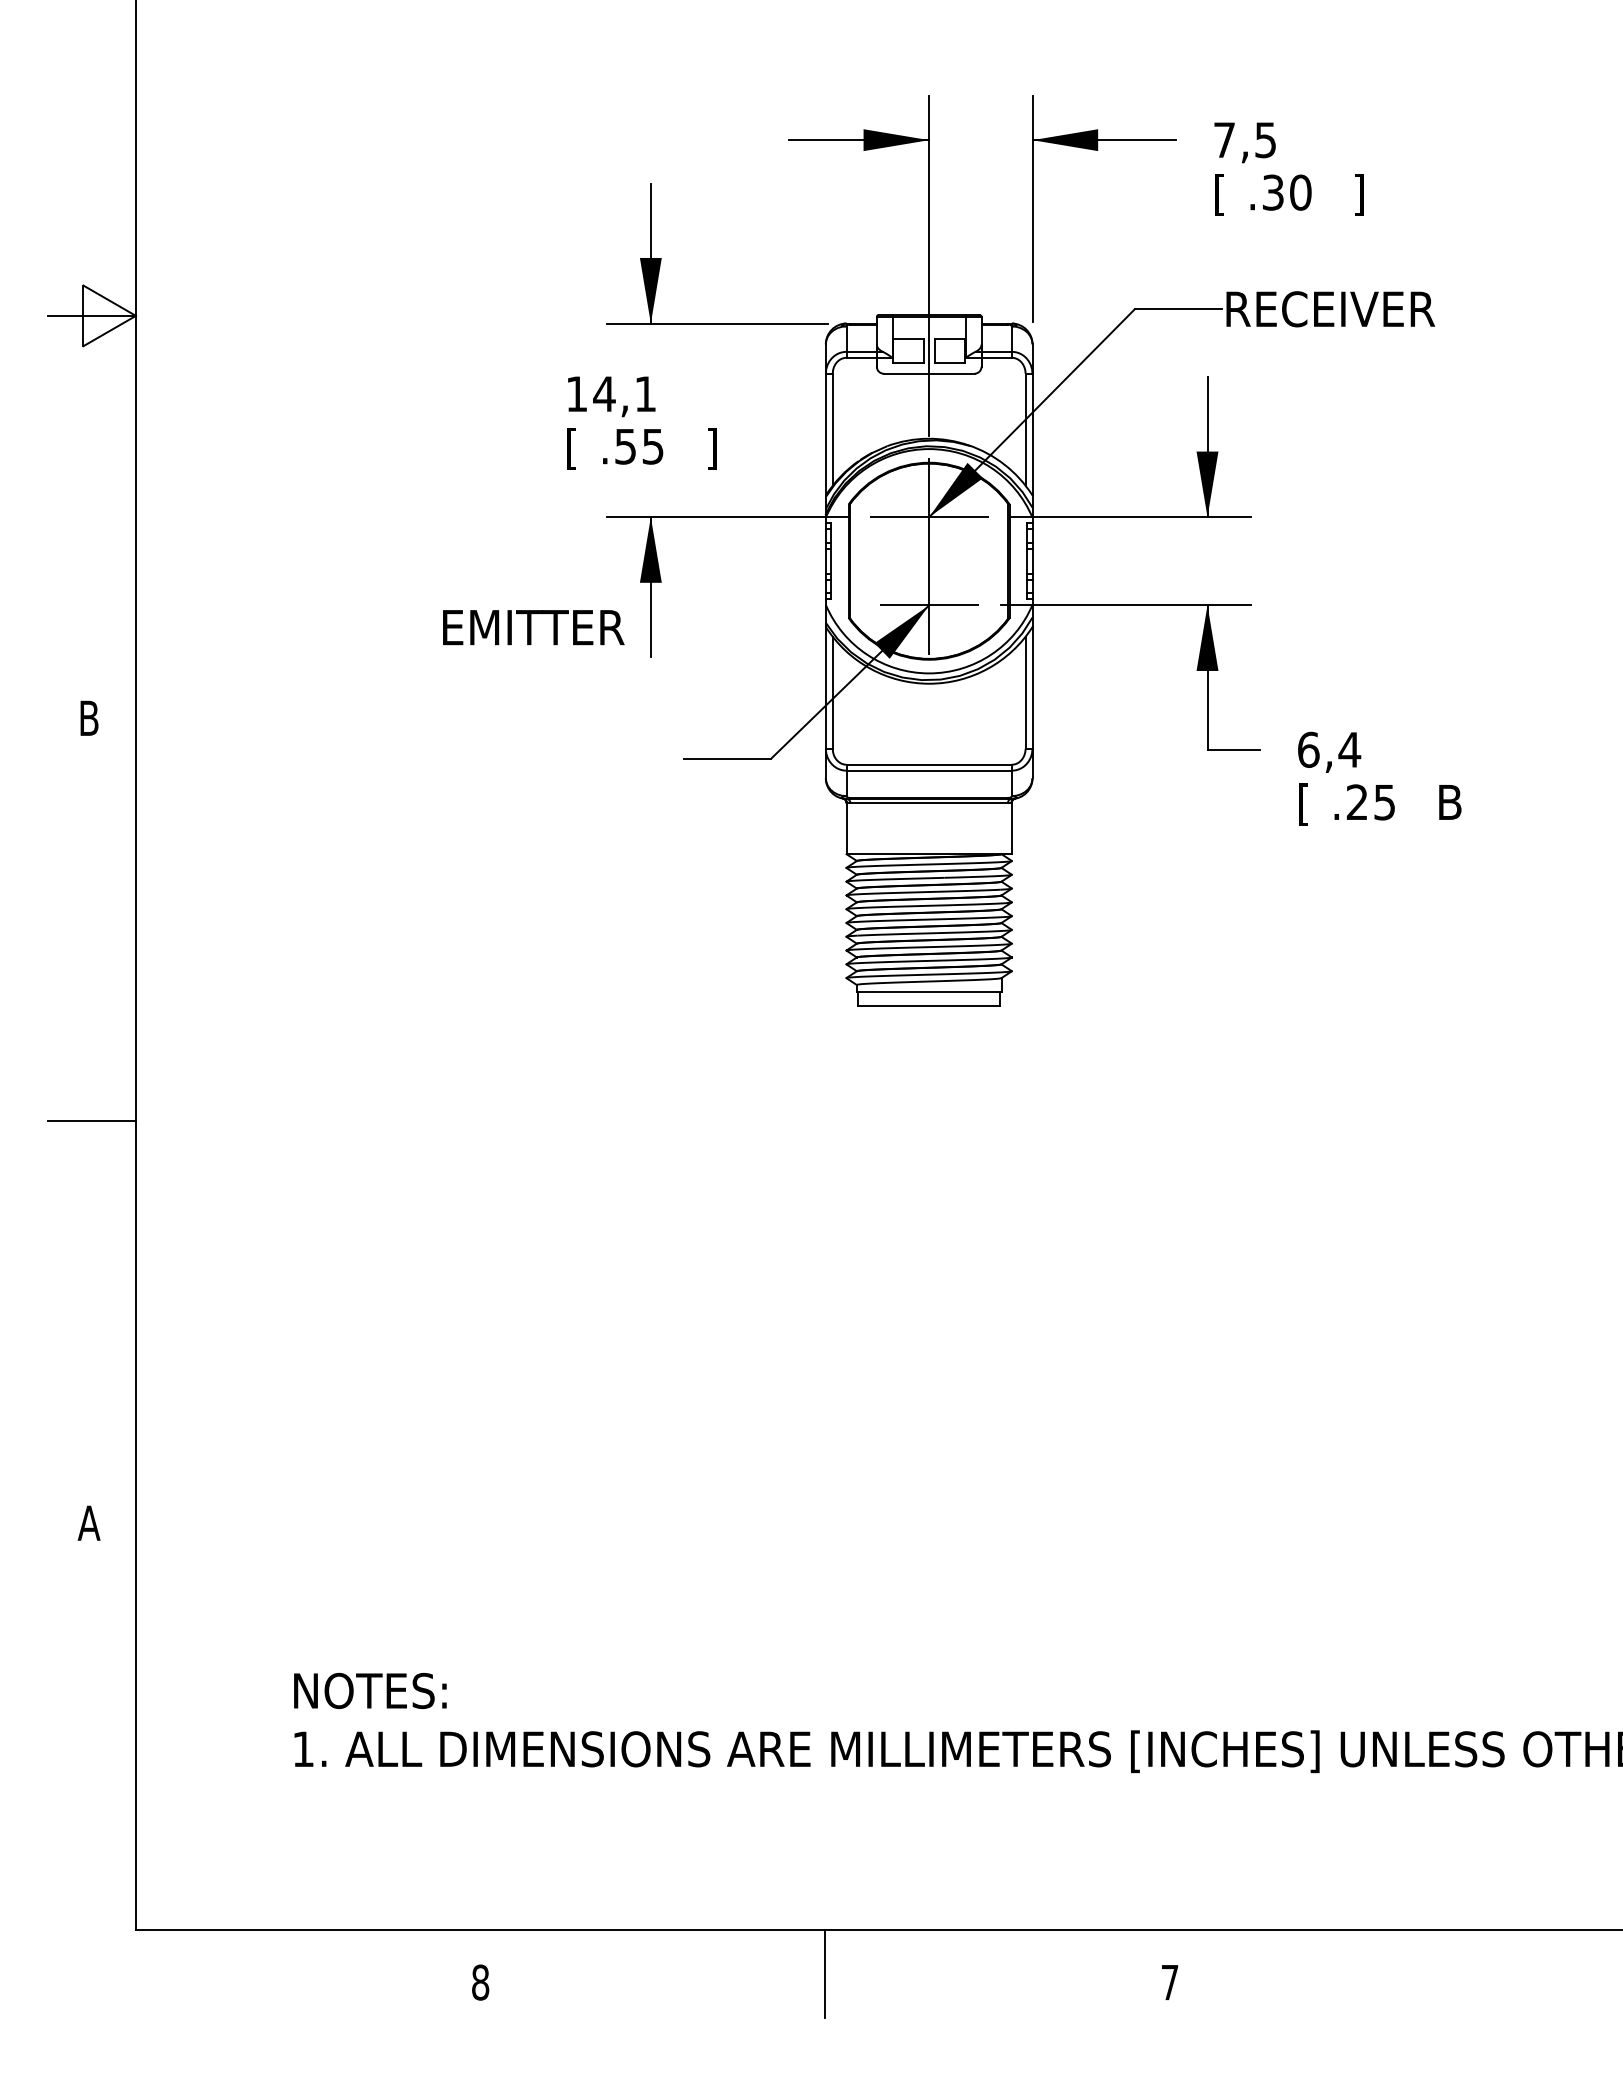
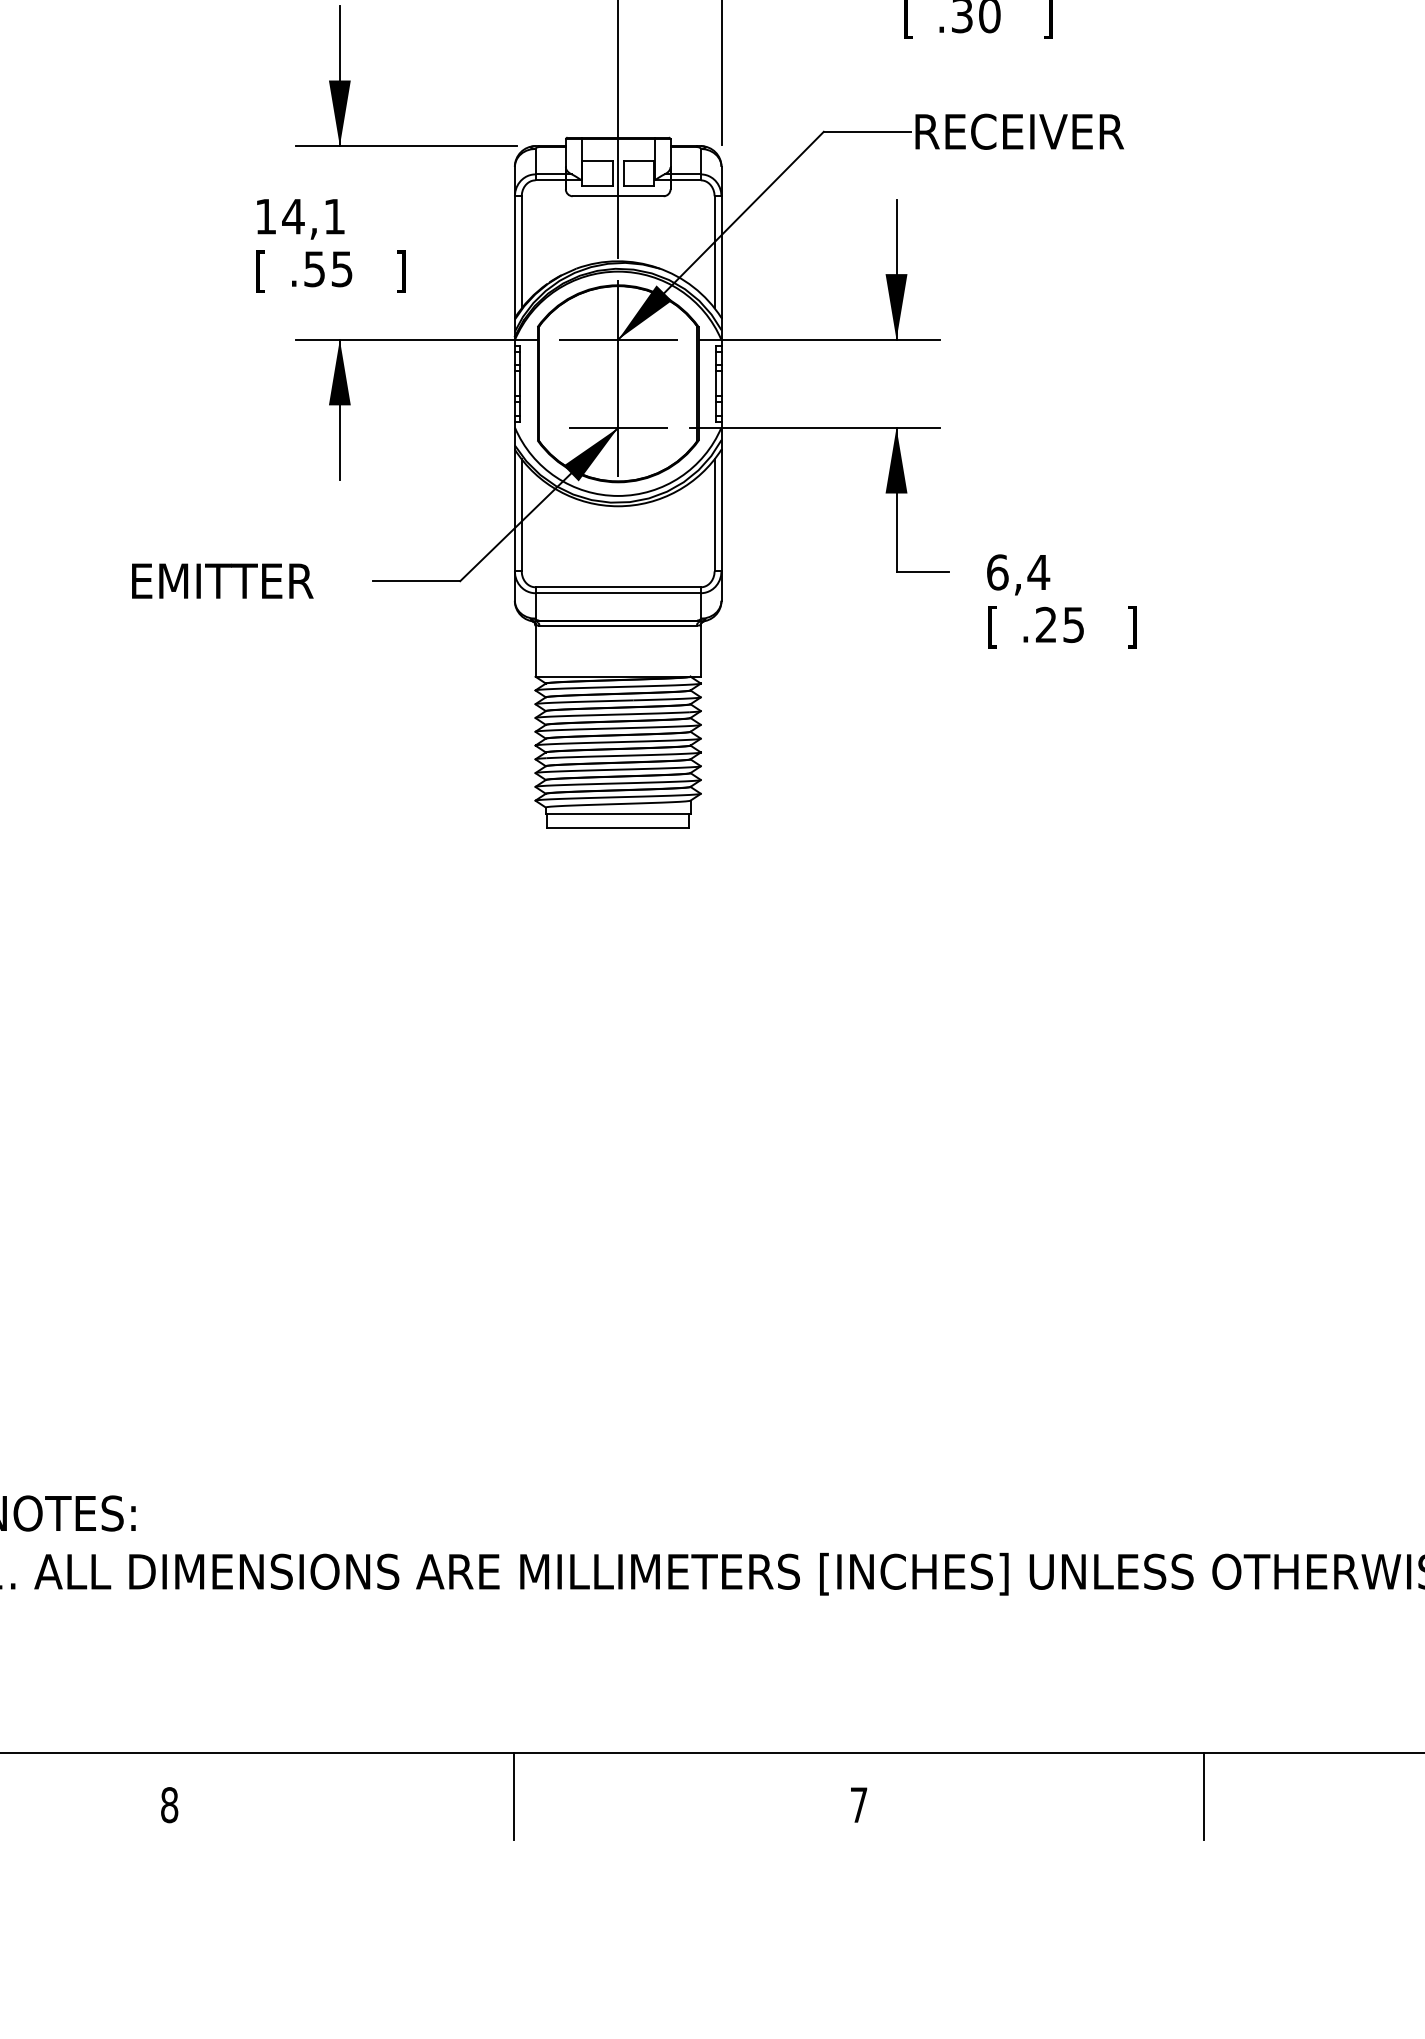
text: (533, 627) -> (222, 581), moved
text: (1450, 804) -> (1139, 627), B -> ]
line: (1514, 1973) -> (1203, 1796), added

